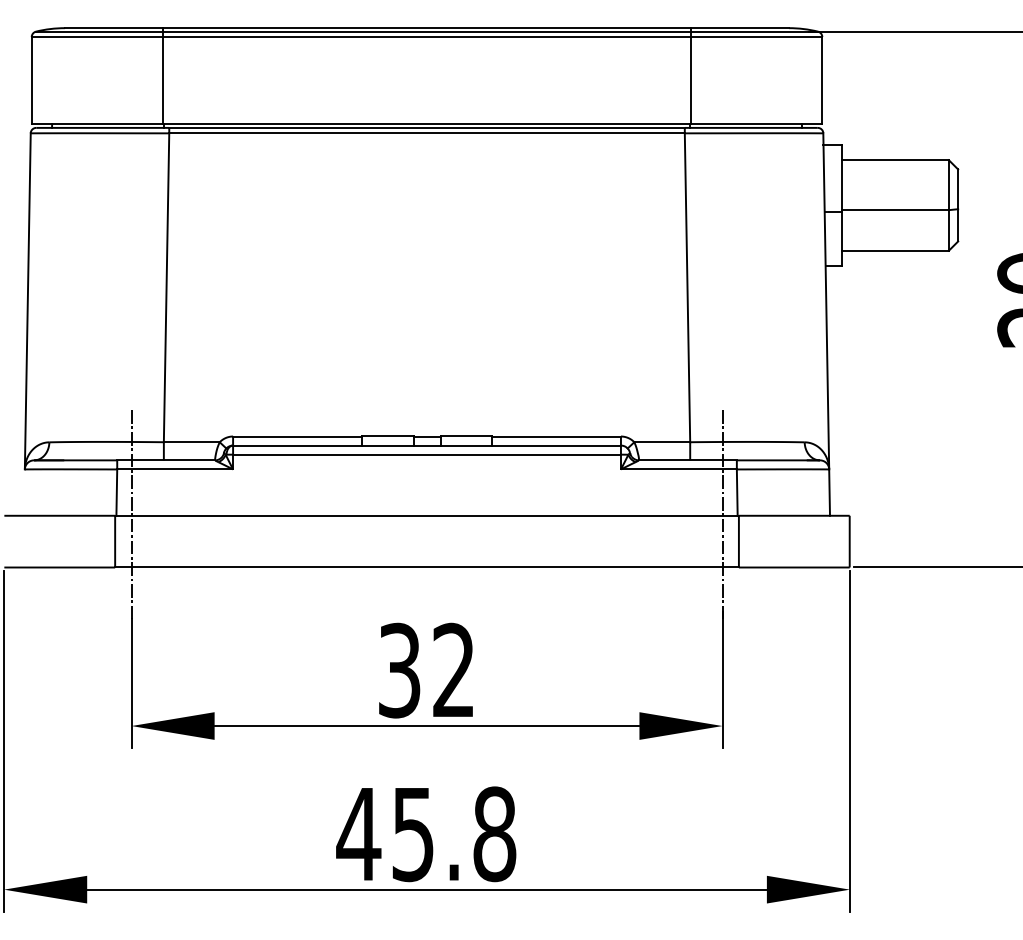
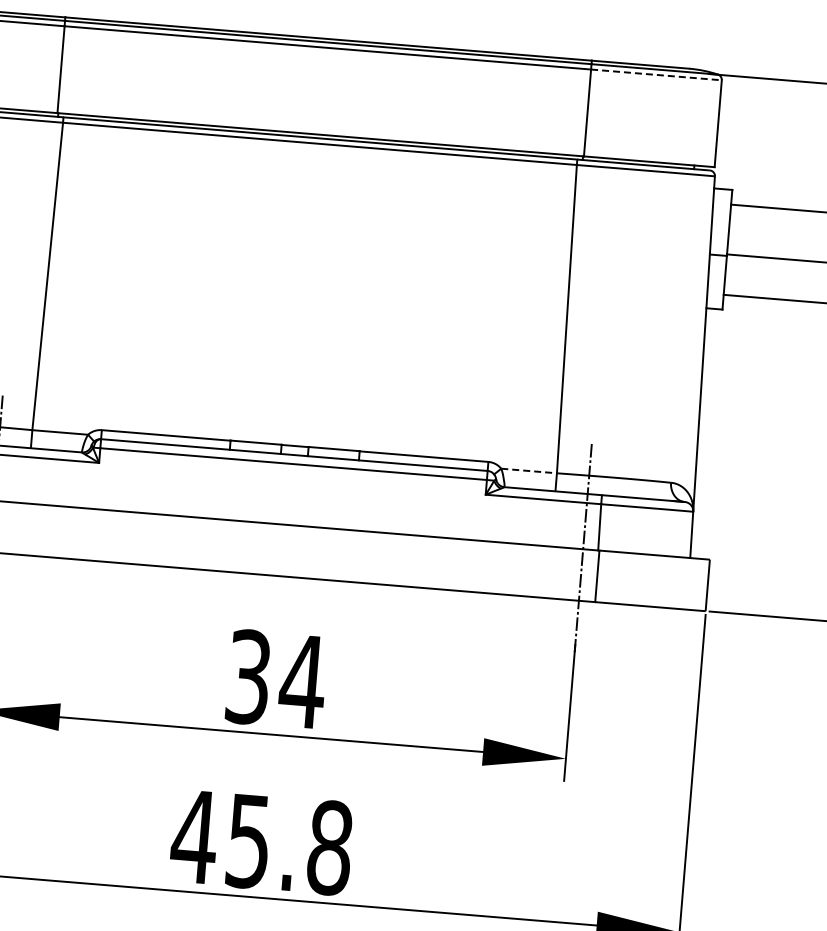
line: (756, 37) -> (656, 75), solid -> dashed
line: (662, 442) -> (529, 471), solid -> dashed
text: (453, 669) -> (302, 680), 32 -> 34

